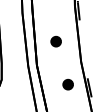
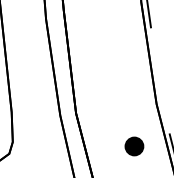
part: (55, 41) -> (108, 68), removed

